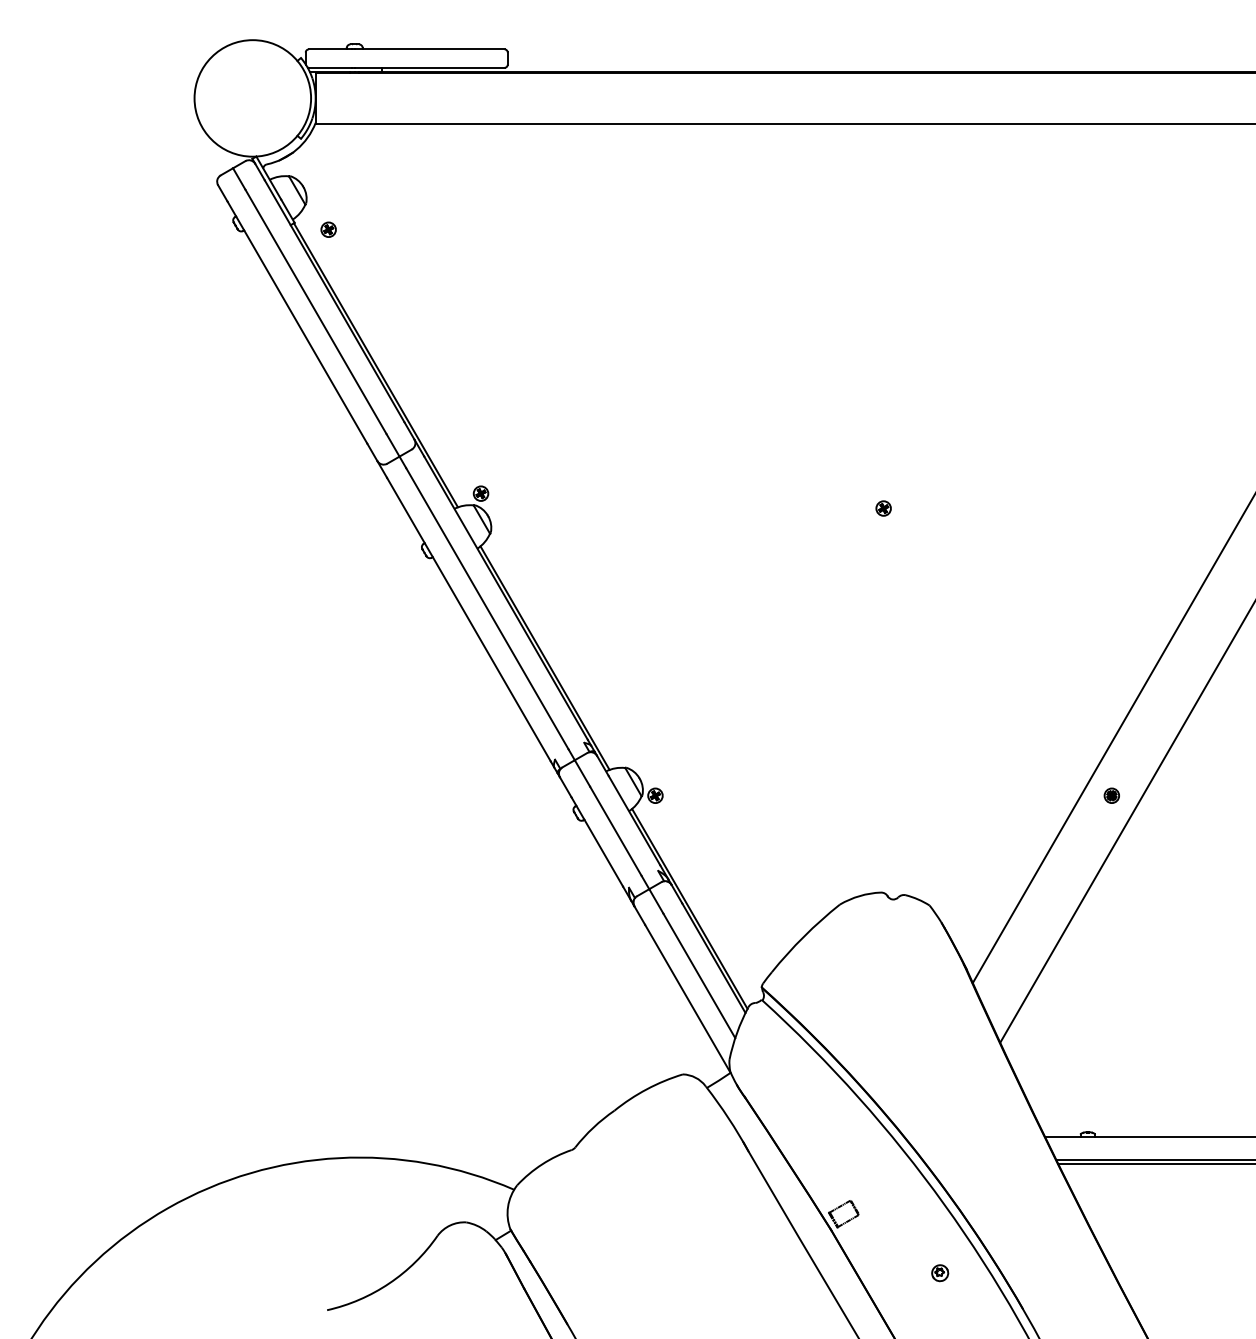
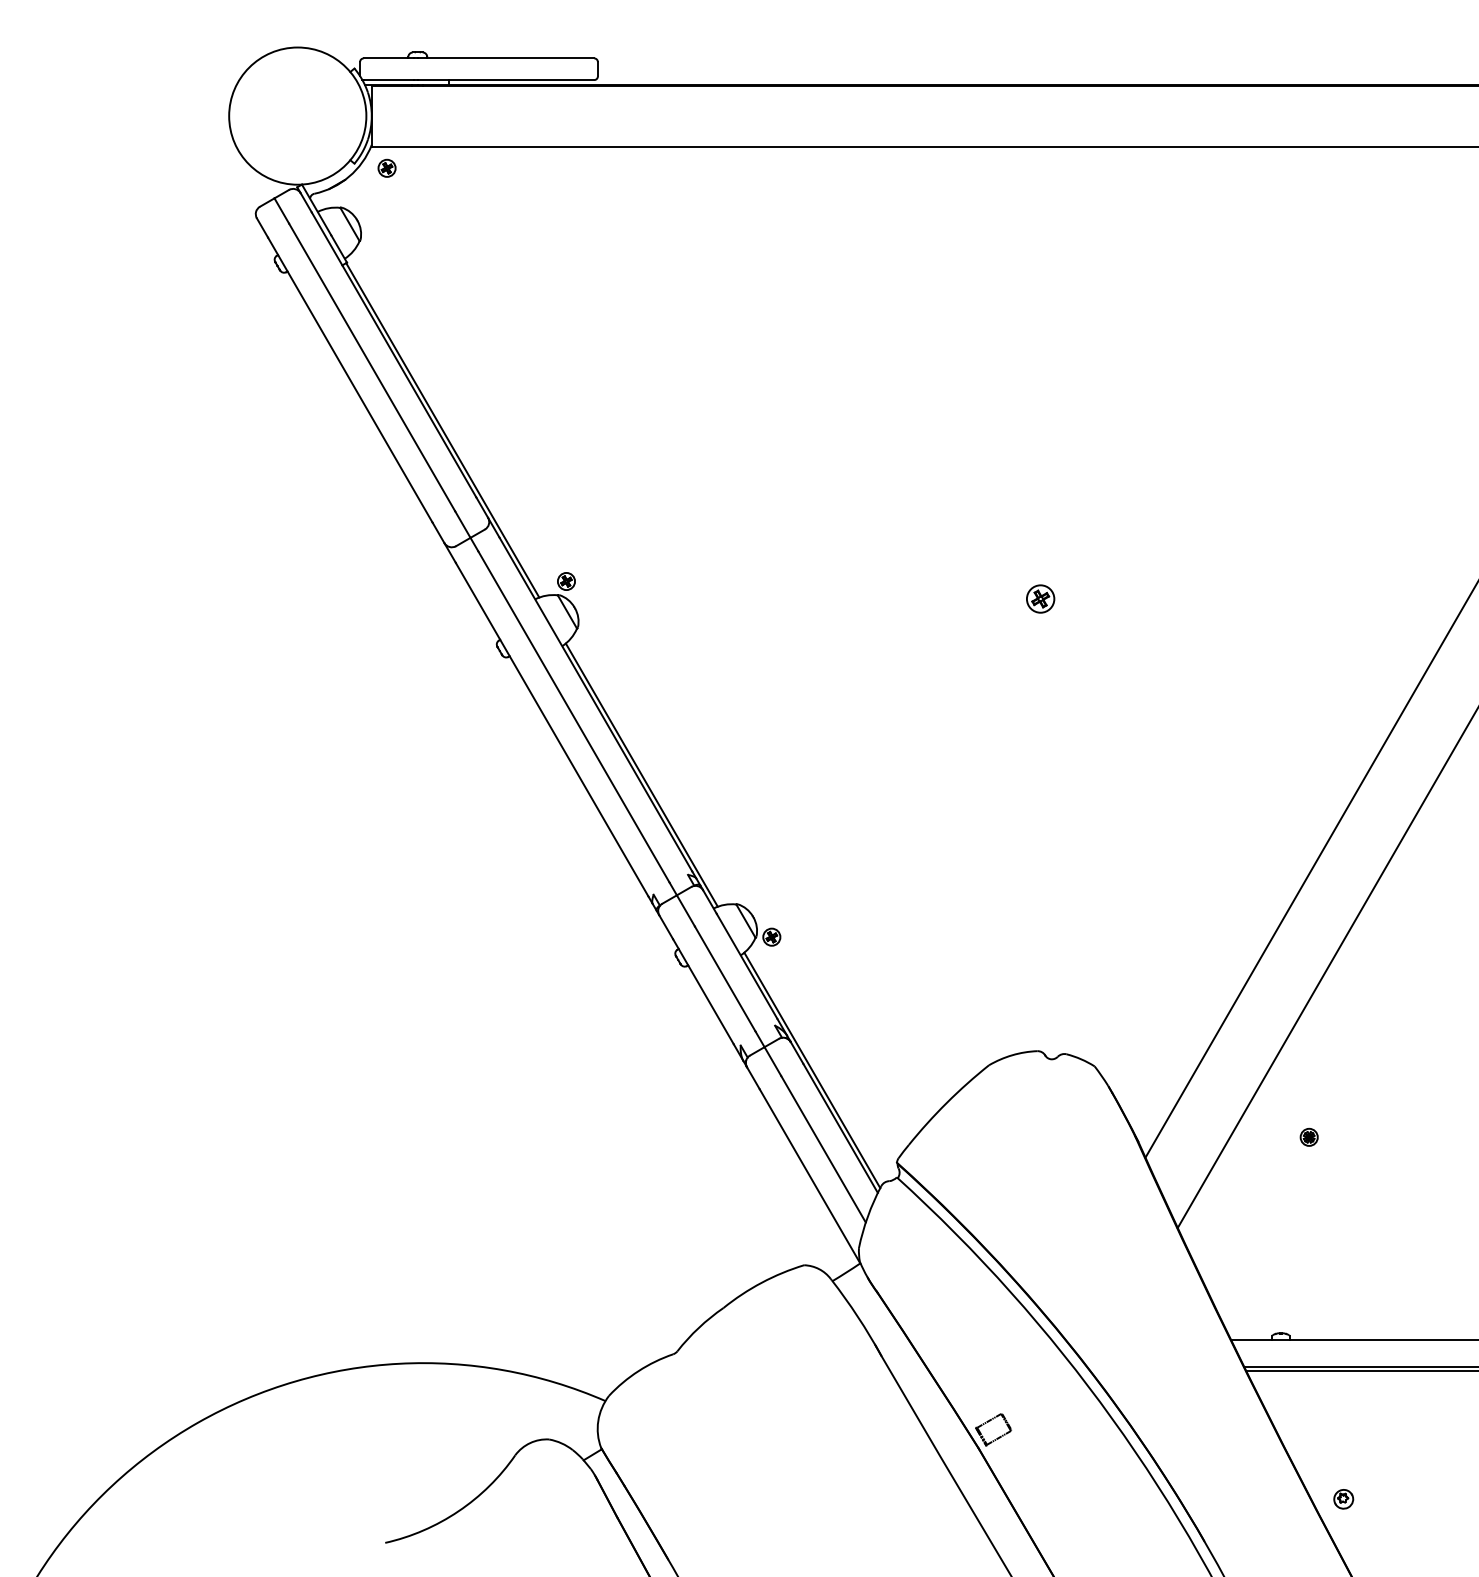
part: (328, 229) -> (386, 168), moved
part: (883, 508) -> (1040, 598), size x1.6
part: (1111, 795) -> (1308, 1137), moved
part: (940, 1273) -> (1344, 1499), moved

